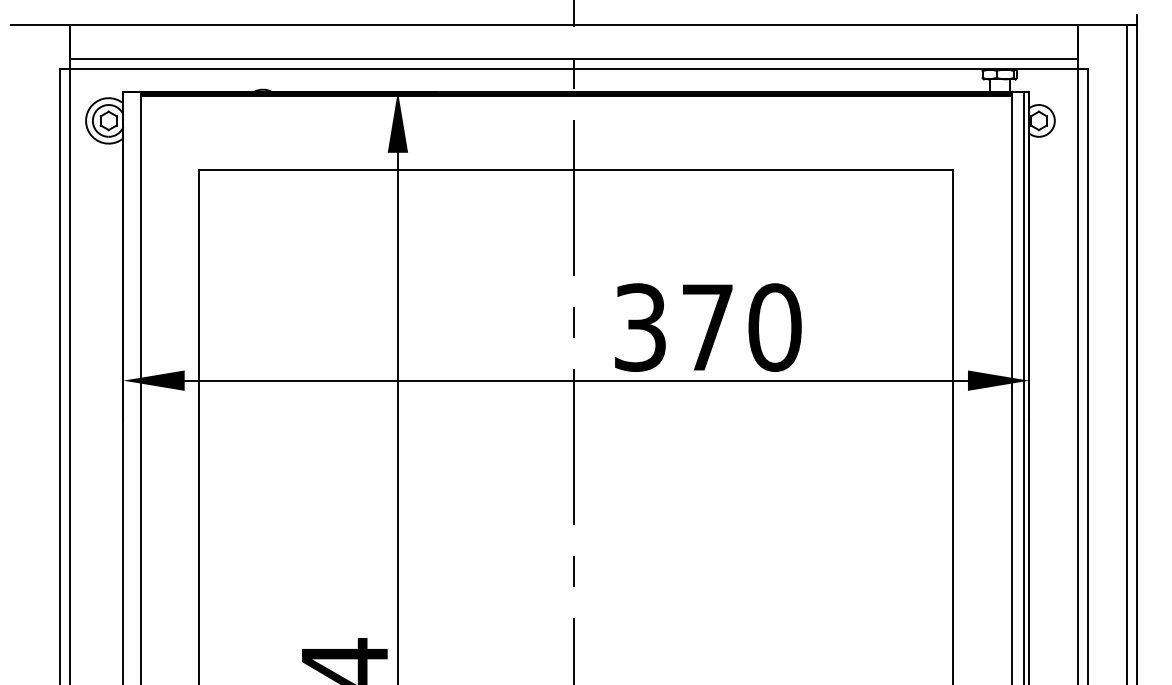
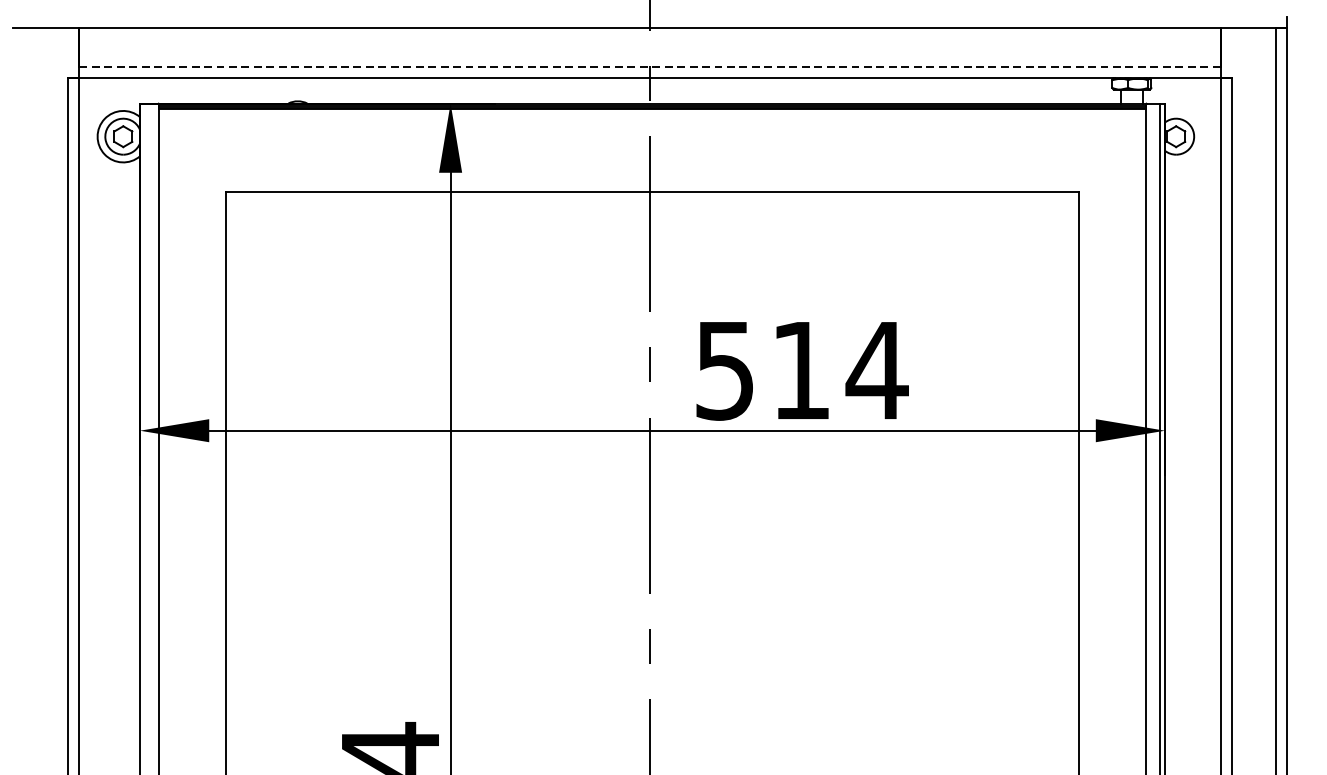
line: (573, 59) -> (649, 67), solid -> dashed
text: (708, 327) -> (802, 370), 370 -> 514

